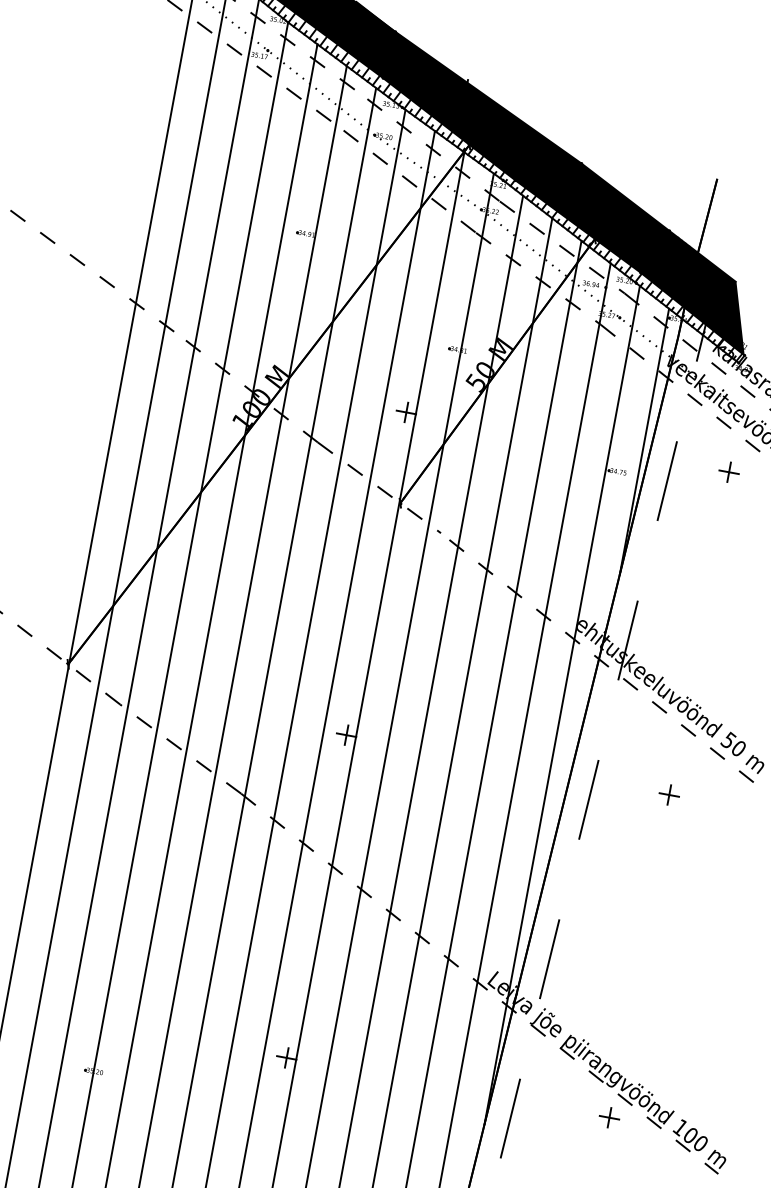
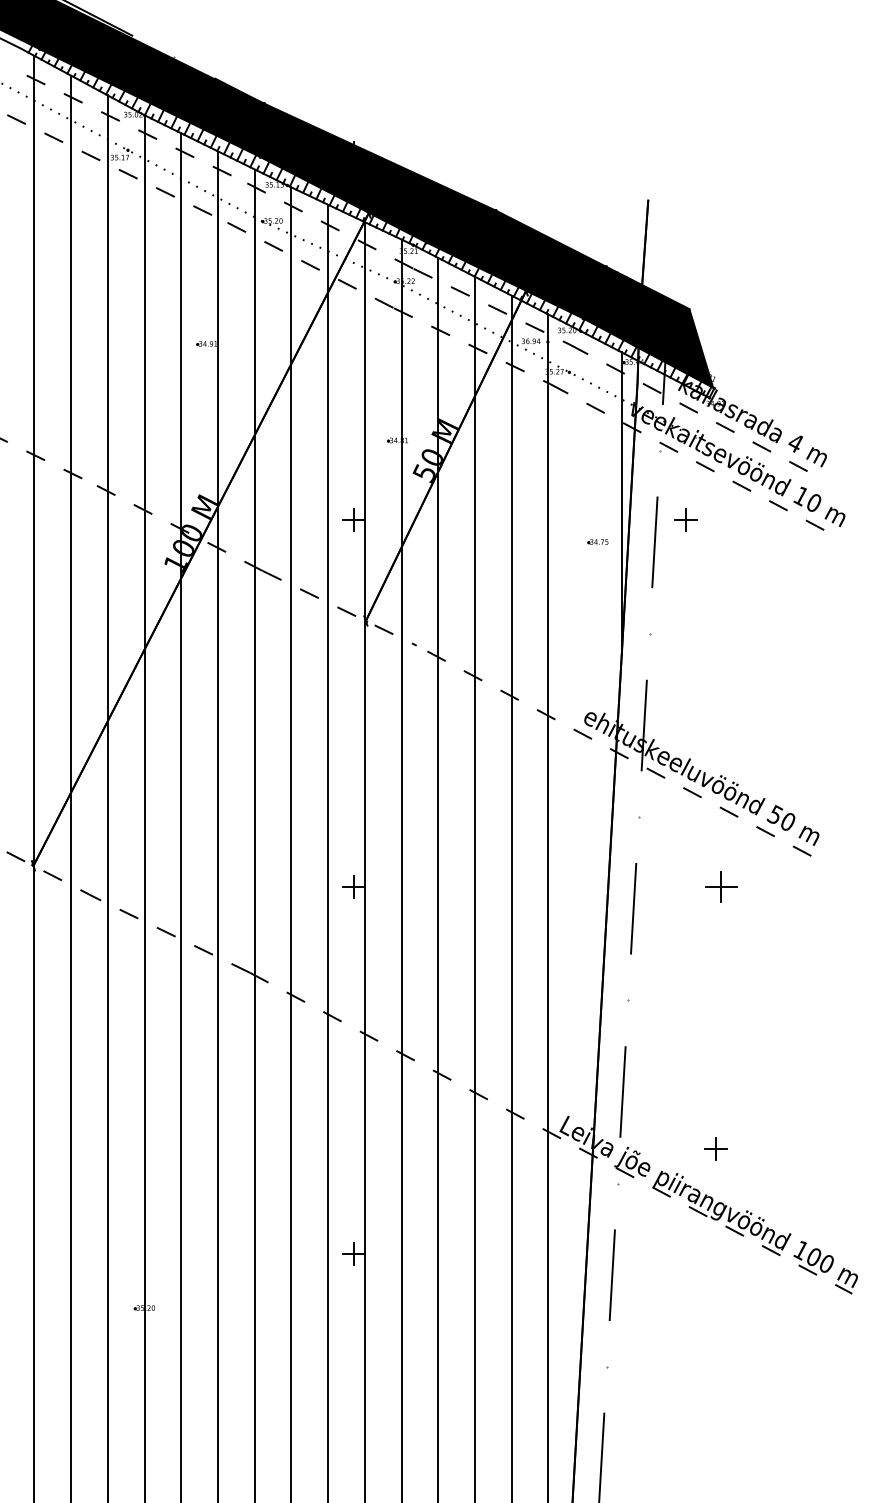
part: (728, 471) -> (685, 519), moved
line: (562, 704) -> (585, 809), removed
part: (668, 794) -> (720, 886), size x1.4
part: (609, 1117) -> (715, 1148), moved

